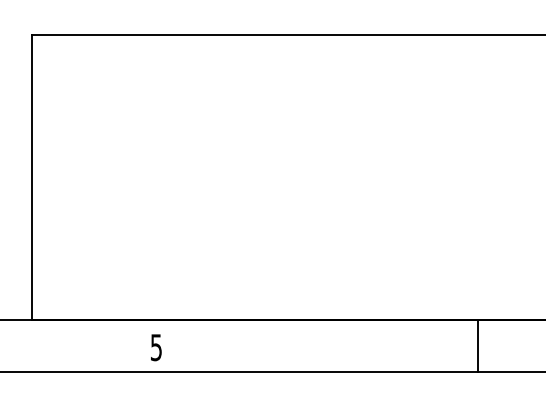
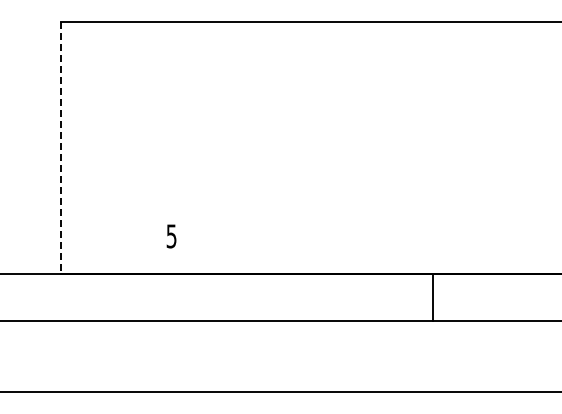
line: (32, 177) -> (61, 148), solid -> dashed
line: (478, 345) -> (433, 297), moved
text: (156, 347) -> (171, 236), moved

